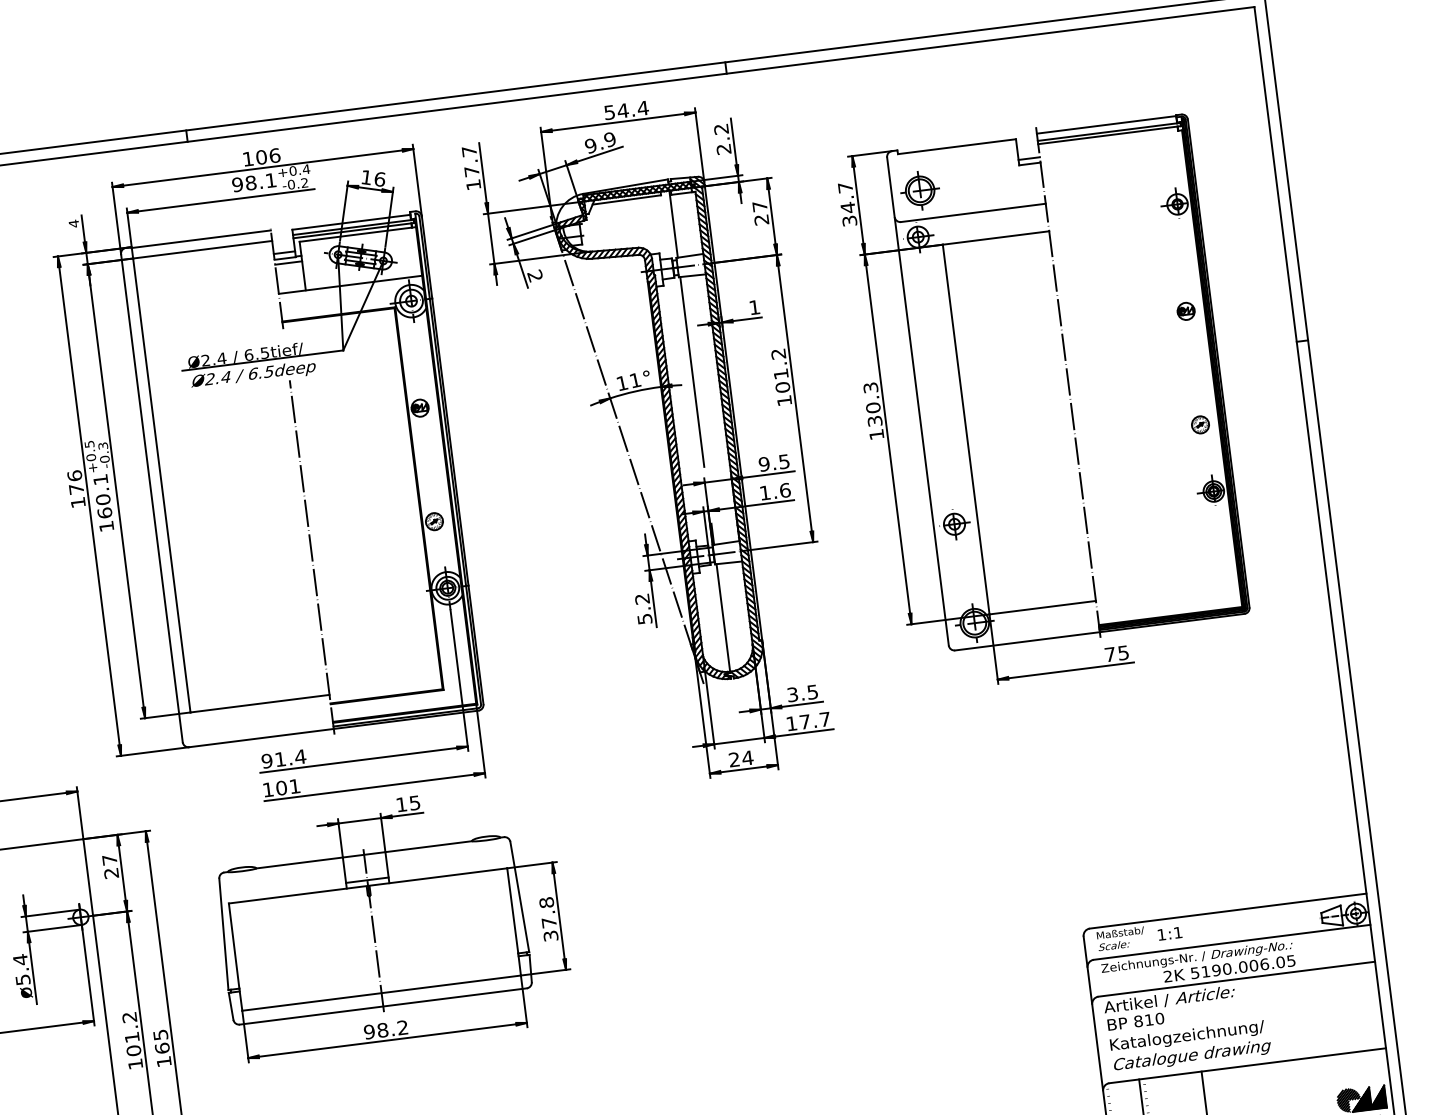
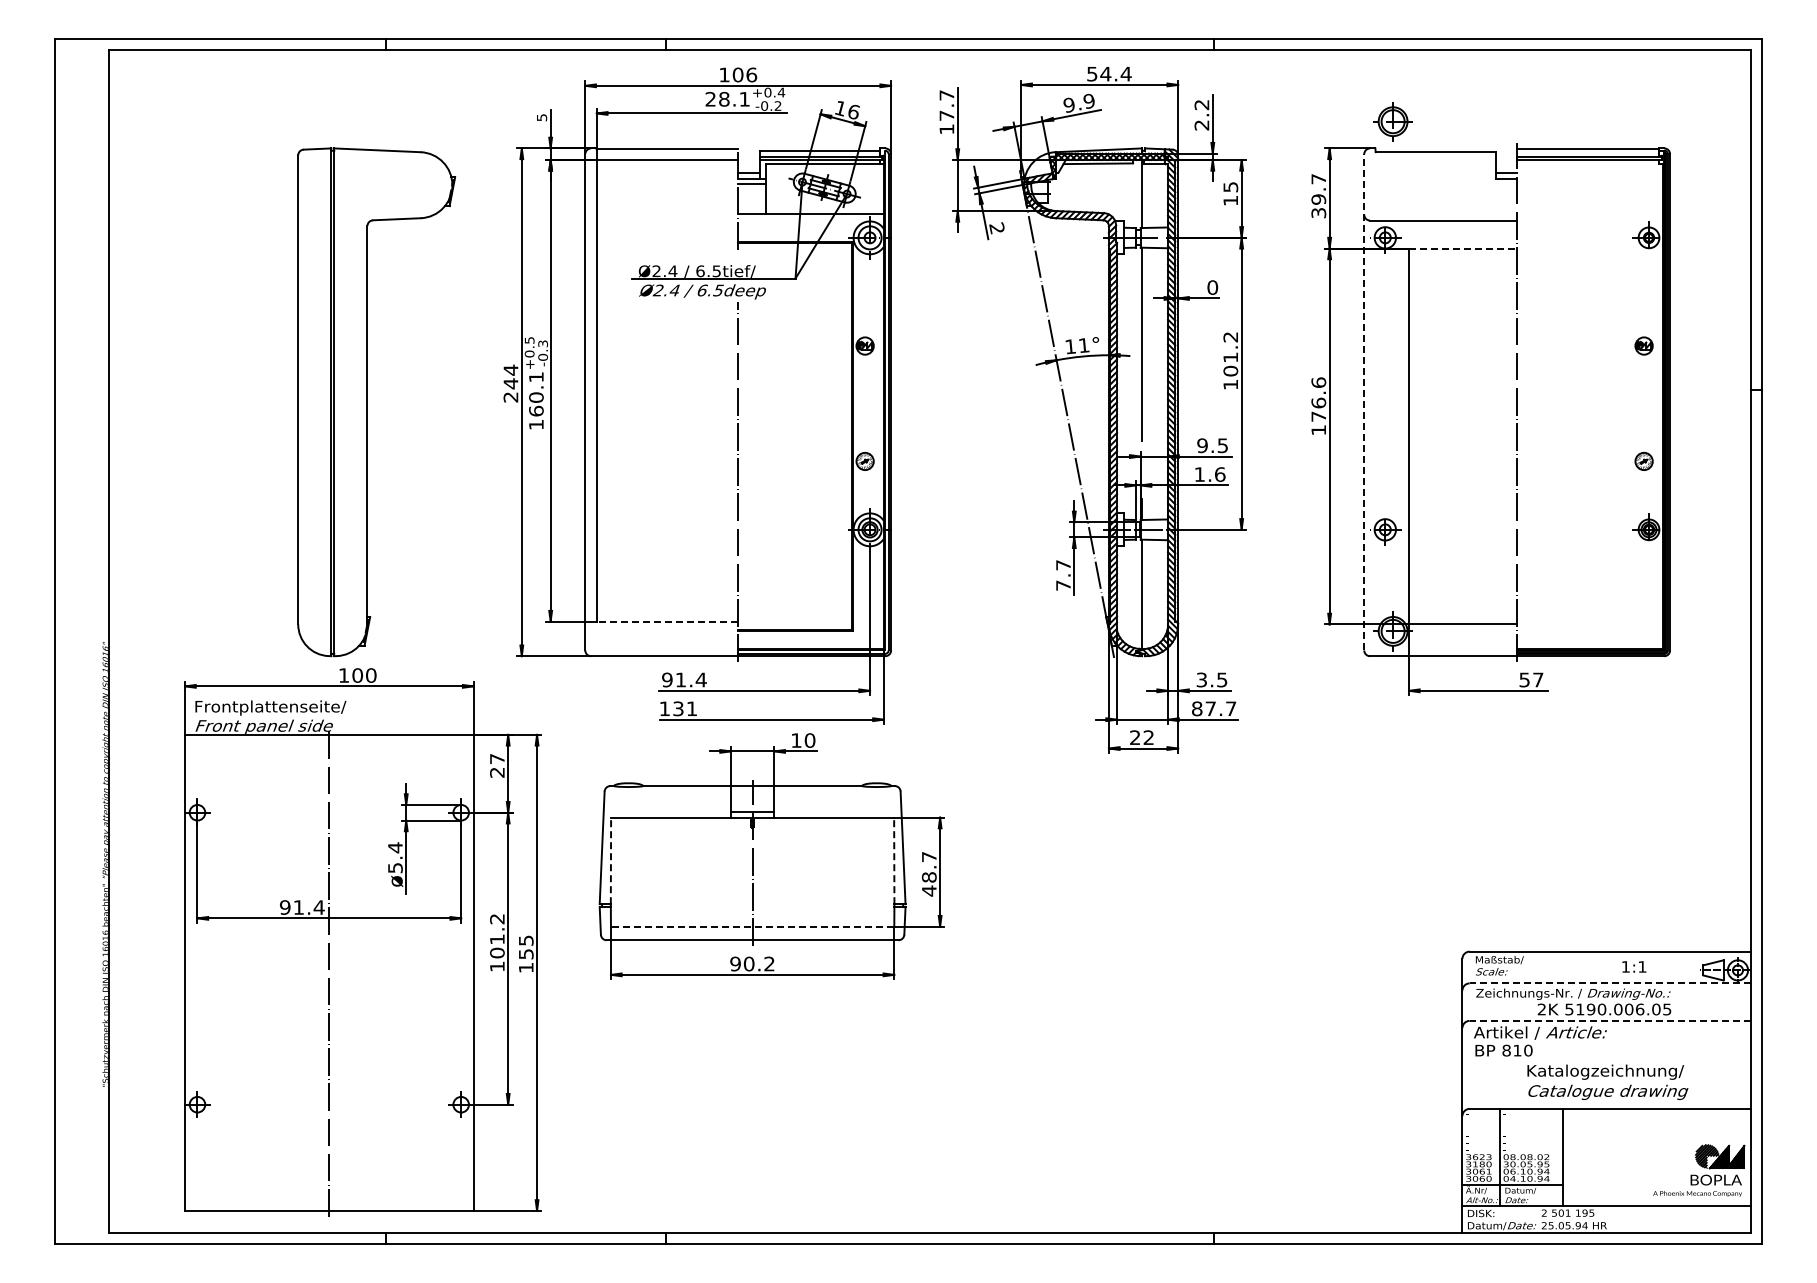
text: (237, 184) -> (710, 99), 98.1 -> 28.1
part: (919, 190) -> (1392, 121), moved
text: (847, 207) -> (1318, 199), 34.7 -> 39.7
text: (760, 212) -> (1230, 193), 27 -> 15
text: (74, 223) -> (542, 117), 4 -> 5
line: (996, 237) -> (1463, 248), solid -> dashed
text: (754, 307) -> (1212, 287), 1 -> 0
line: (918, 400) -> (1364, 401), solid -> dashed
text: (872, 404) -> (1318, 399), 130.3 -> 176.6
text: (76, 489) -> (510, 383), 176 -> 244
text: (643, 609) -> (1063, 575), 5.2 -> 7.7
text: (1116, 653) -> (1531, 679), 75 -> 57
line: (260, 703) -> (667, 621), solid -> dashed
text: (792, 723) -> (1197, 708), 17.7 -> 87.7
text: (747, 757) -> (1148, 737), 24 -> 22
text: (281, 787) -> (678, 708), 101 -> 131
text: (414, 802) -> (809, 740), 15 -> 10
line: (512, 910) -> (894, 860), solid -> dashed
text: (547, 918) -> (928, 873), 37.8 -> 48.7
text: (1170, 933) -> (1634, 966), moved
line: (1232, 942) -> (1610, 983), solid -> dashed
line: (233, 945) -> (610, 860), solid -> dashed
line: (1236, 978) -> (1610, 1020), solid -> dashed
line: (381, 992) -> (752, 926), solid -> dashed
text: (382, 1030) -> (748, 964), 98.2 -> 90.2
text: (1190, 1045) -> (1607, 1081), moved
text: (161, 1047) -> (525, 953), 165 -> 155

